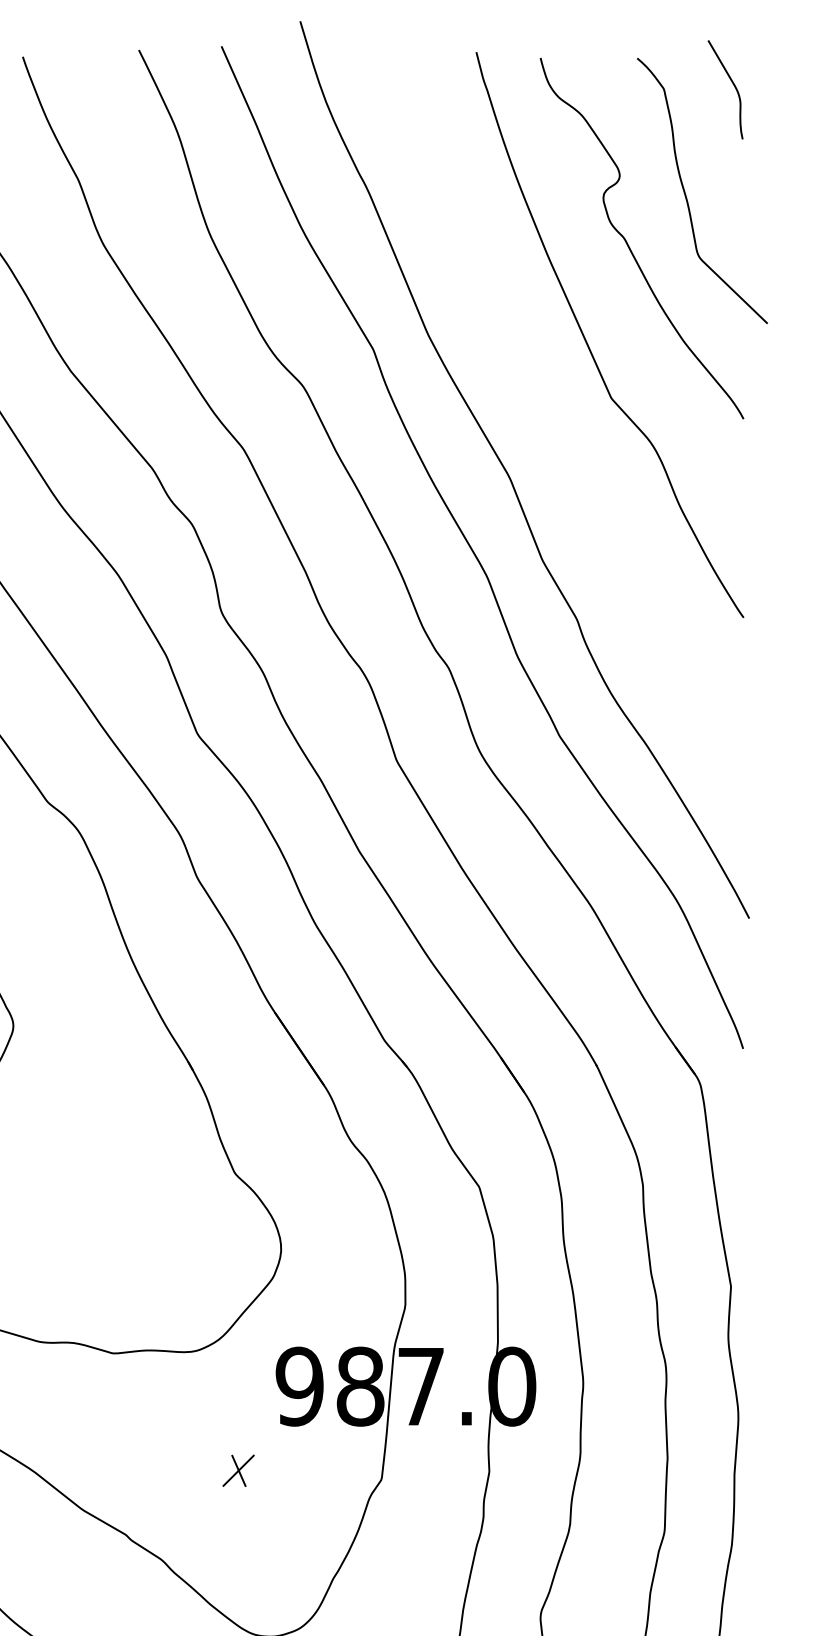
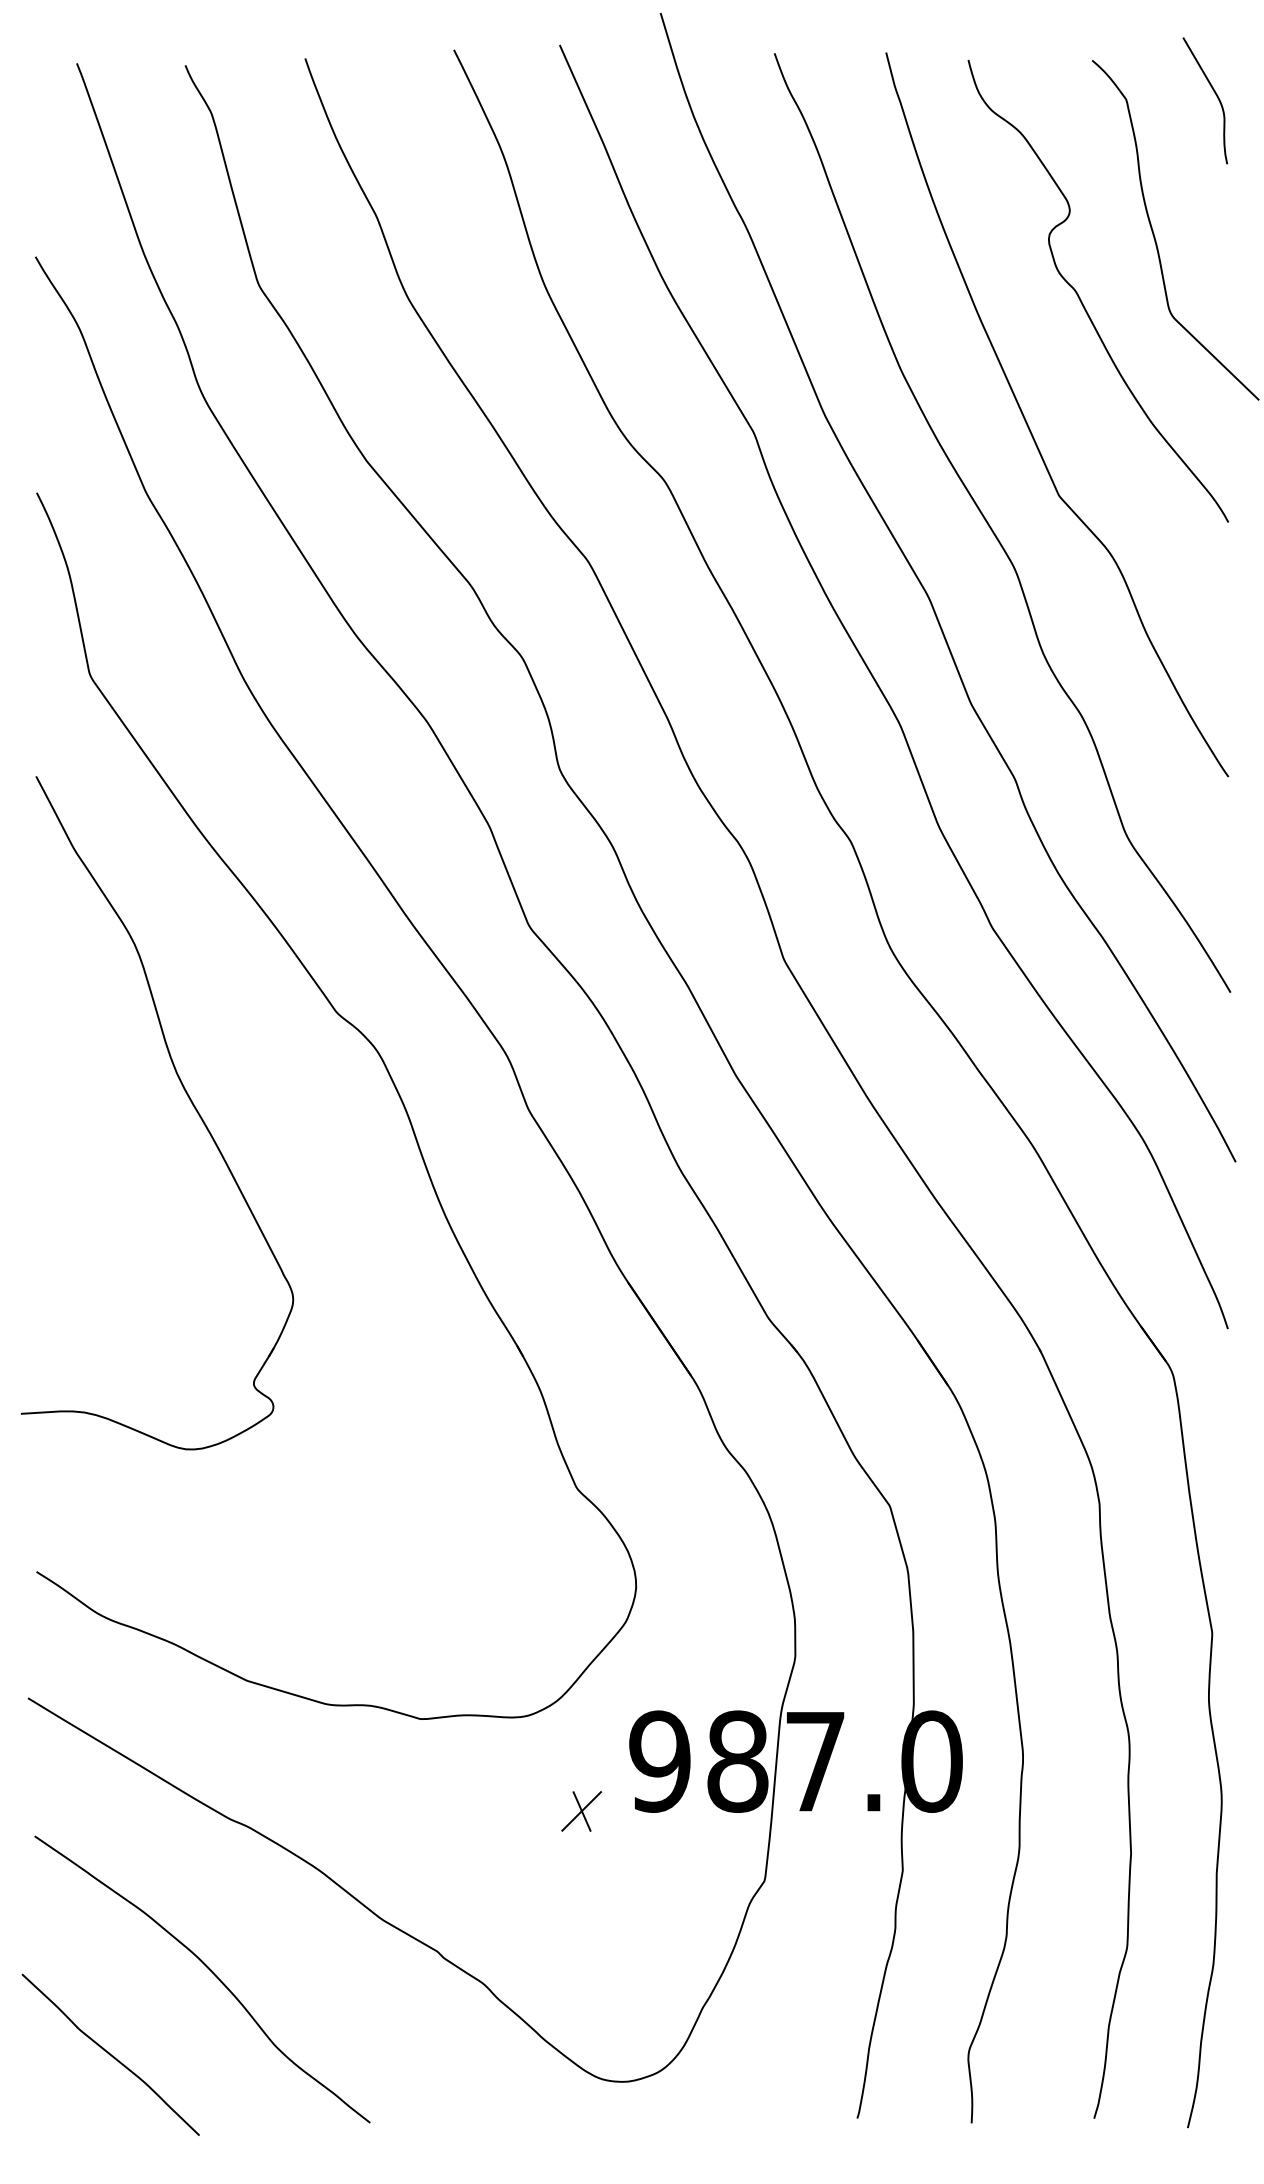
curve: (559, 423) -> (992, 528), added
part: (238, 1470) -> (581, 1811), moved

